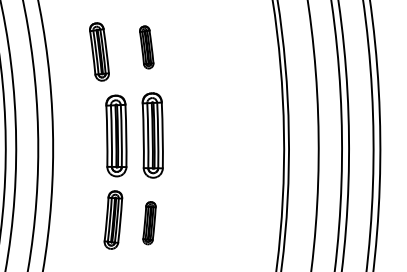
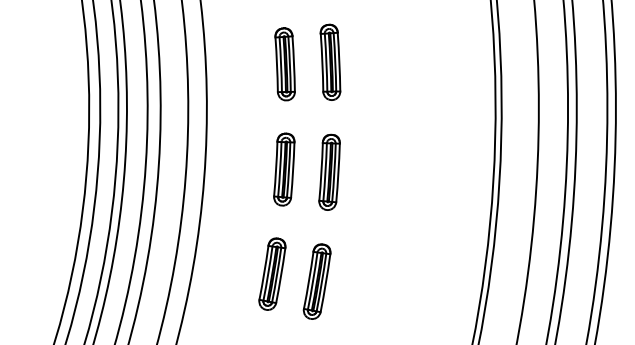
part: (146, 46) -> (330, 61), size x1.43
part: (98, 52) -> (284, 64), moved
part: (152, 134) -> (329, 171), size x0.71
part: (116, 135) -> (284, 169), size x0.71
part: (149, 223) -> (316, 281), size x1.43

